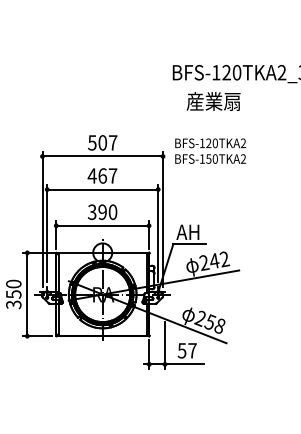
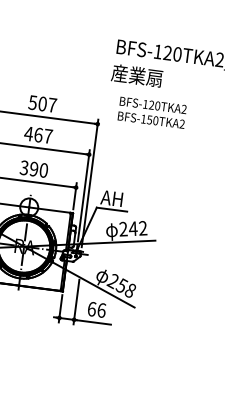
text: (213, 101) -> (136, 75), moved
text: (210, 150) -> (152, 112), moved
text: (186, 350) -> (96, 309), 57 -> 66

